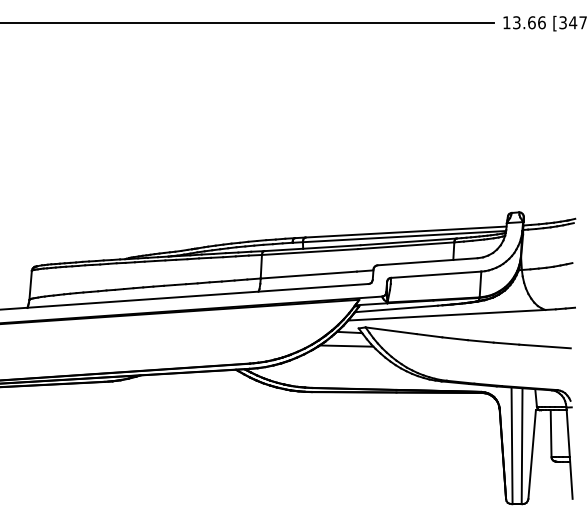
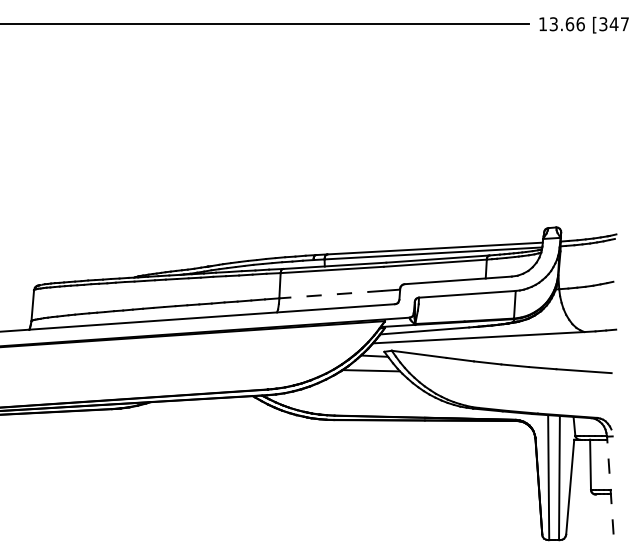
line: (308, 274) -> (330, 294), solid -> dashed
line: (569, 453) -> (610, 485), solid -> dashed

